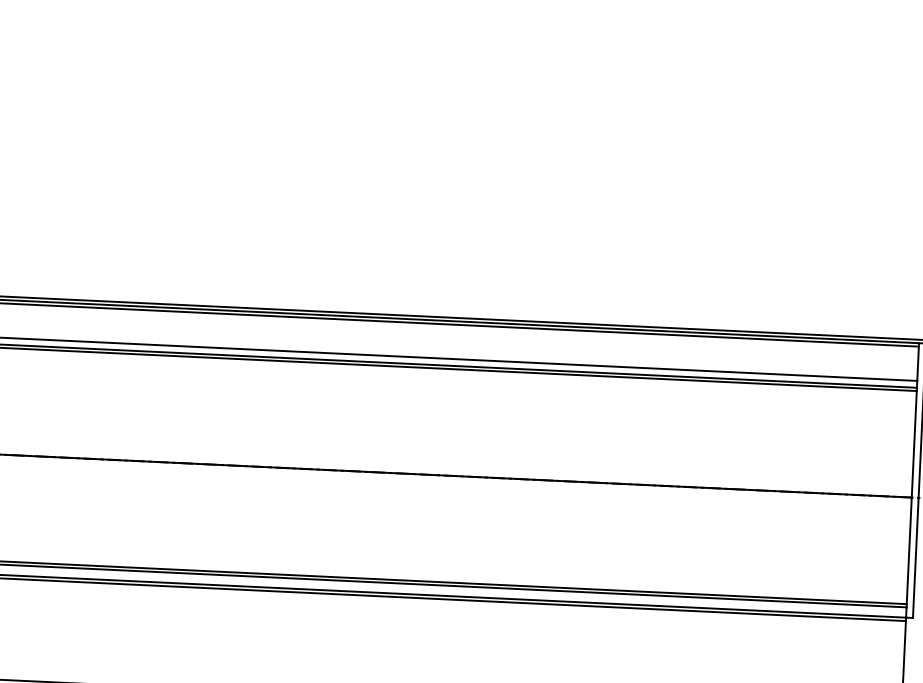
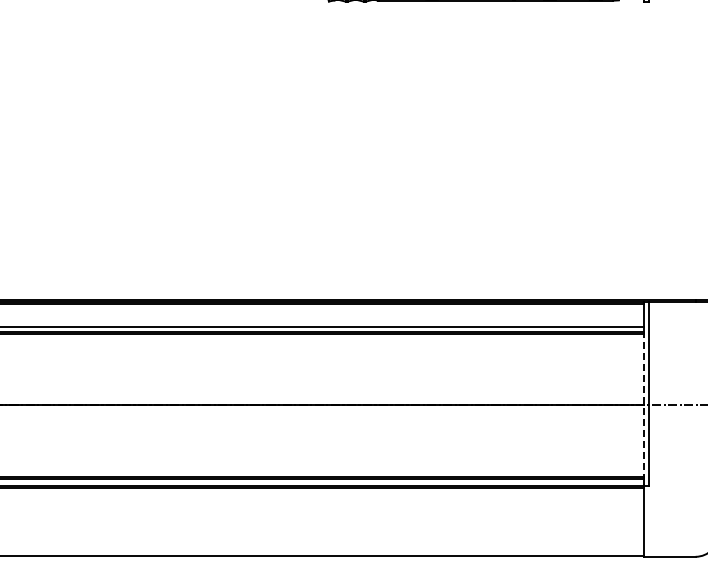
line: (911, 497) -> (643, 405), solid -> dashed

